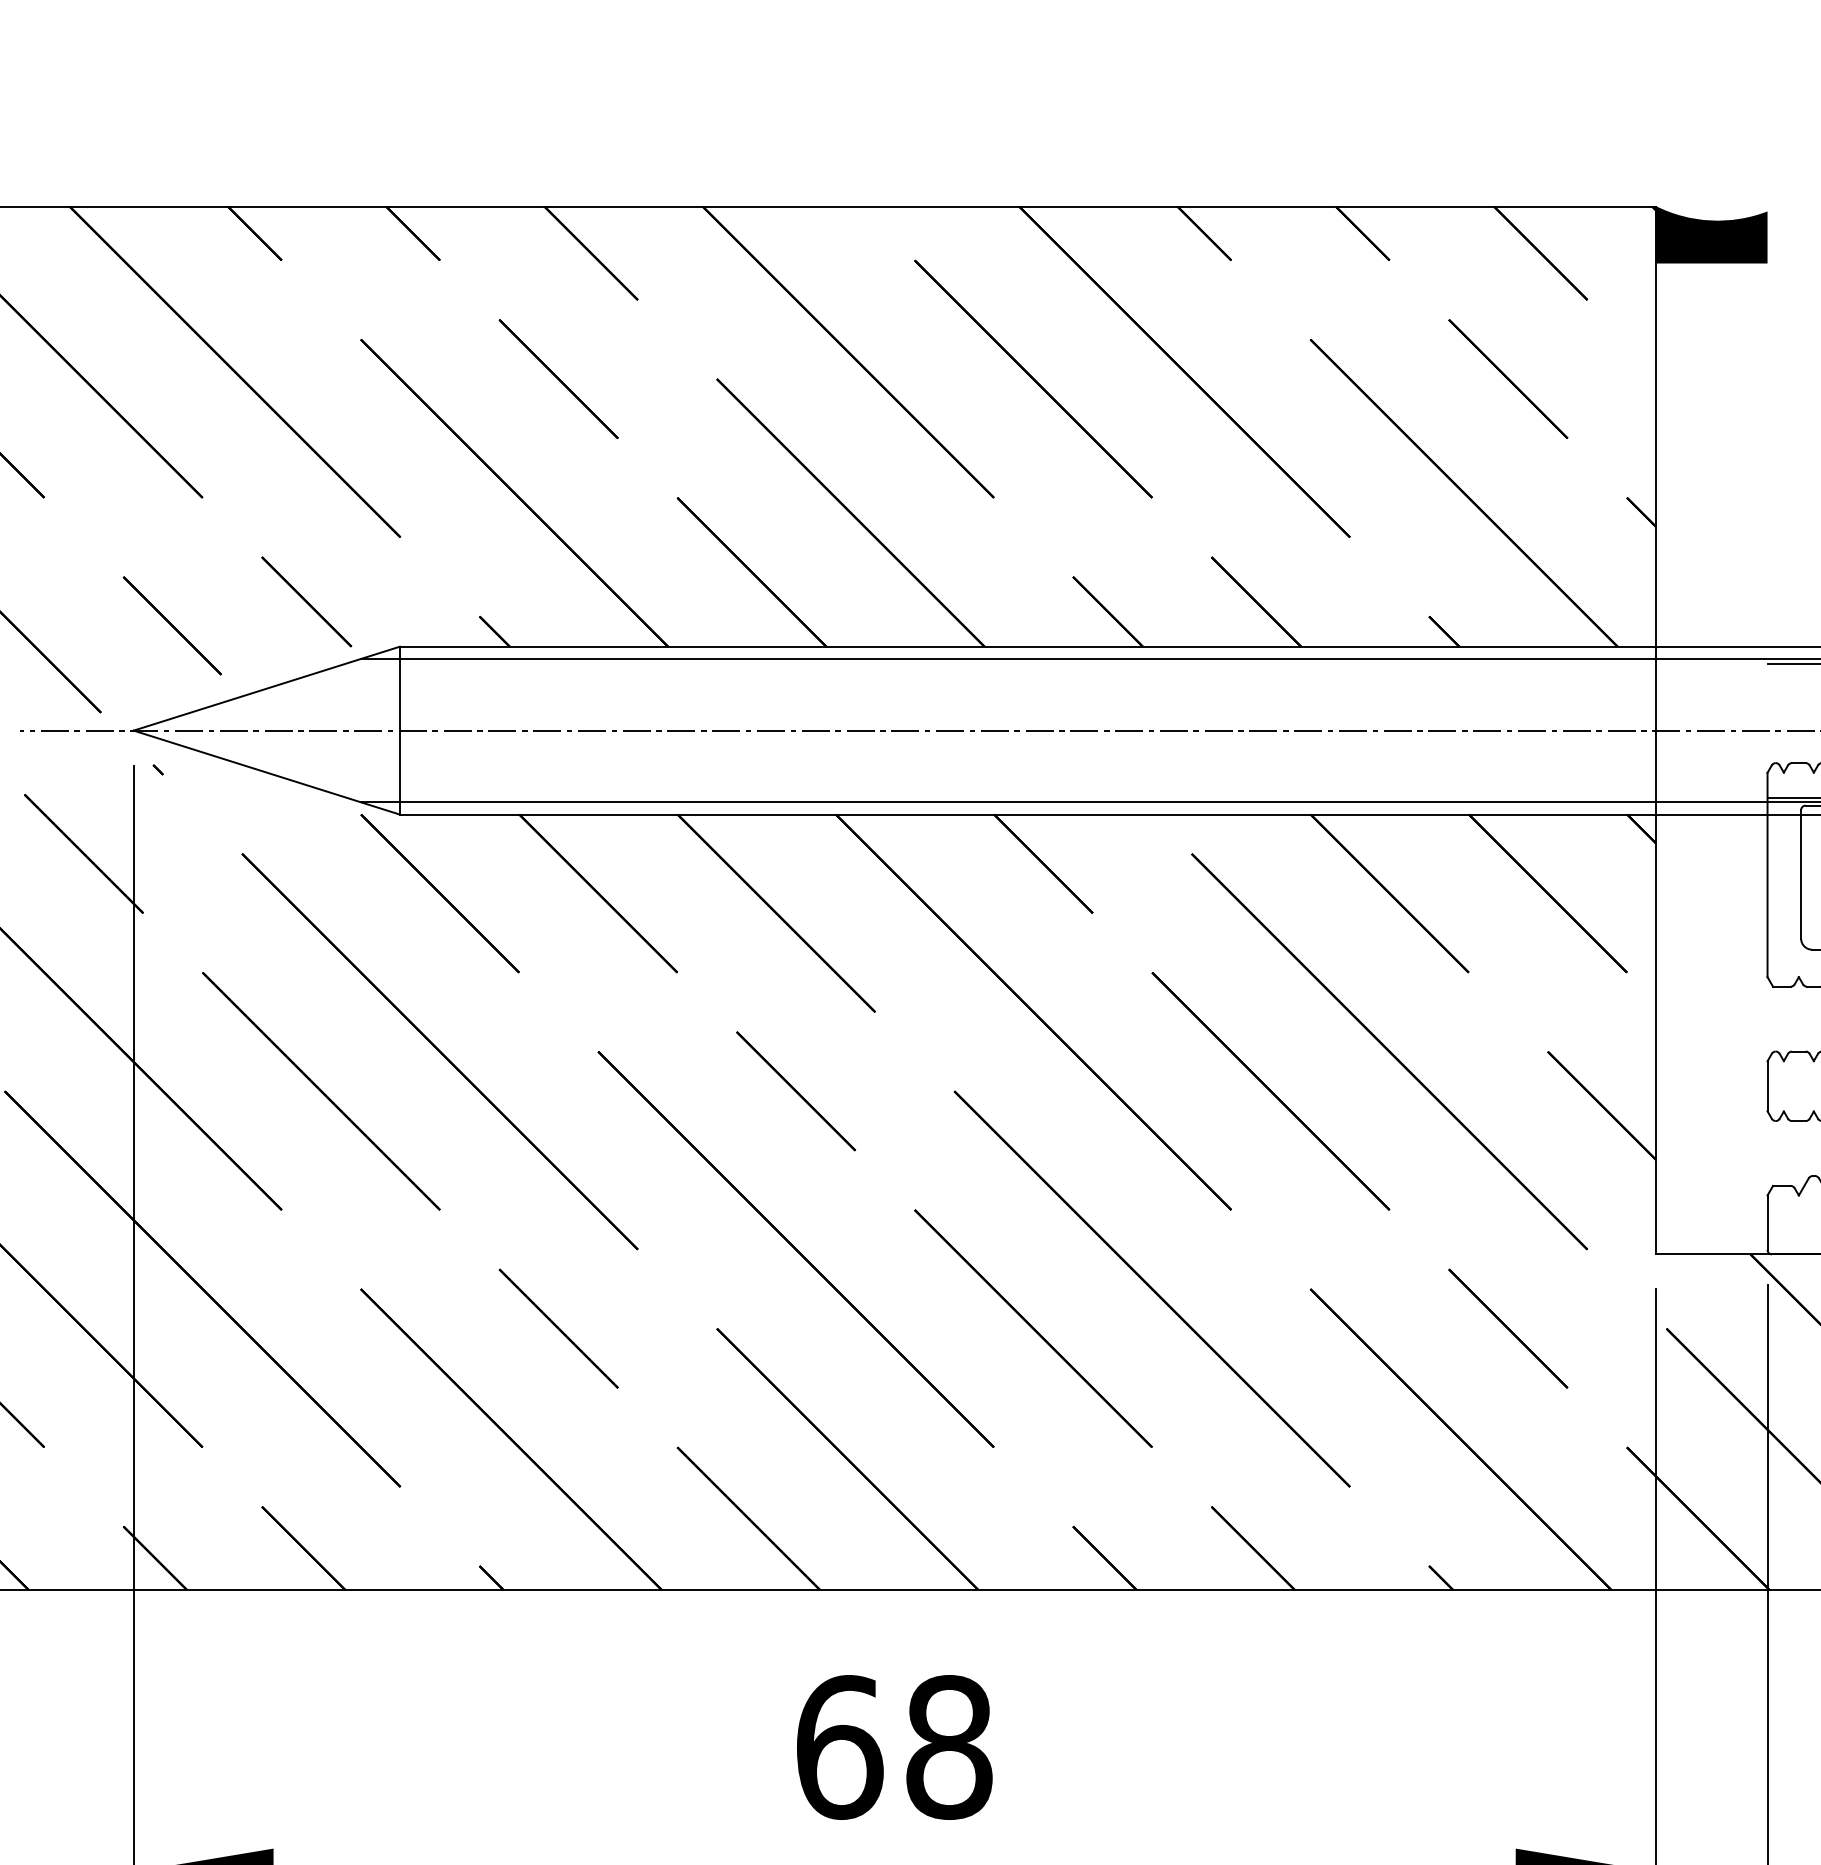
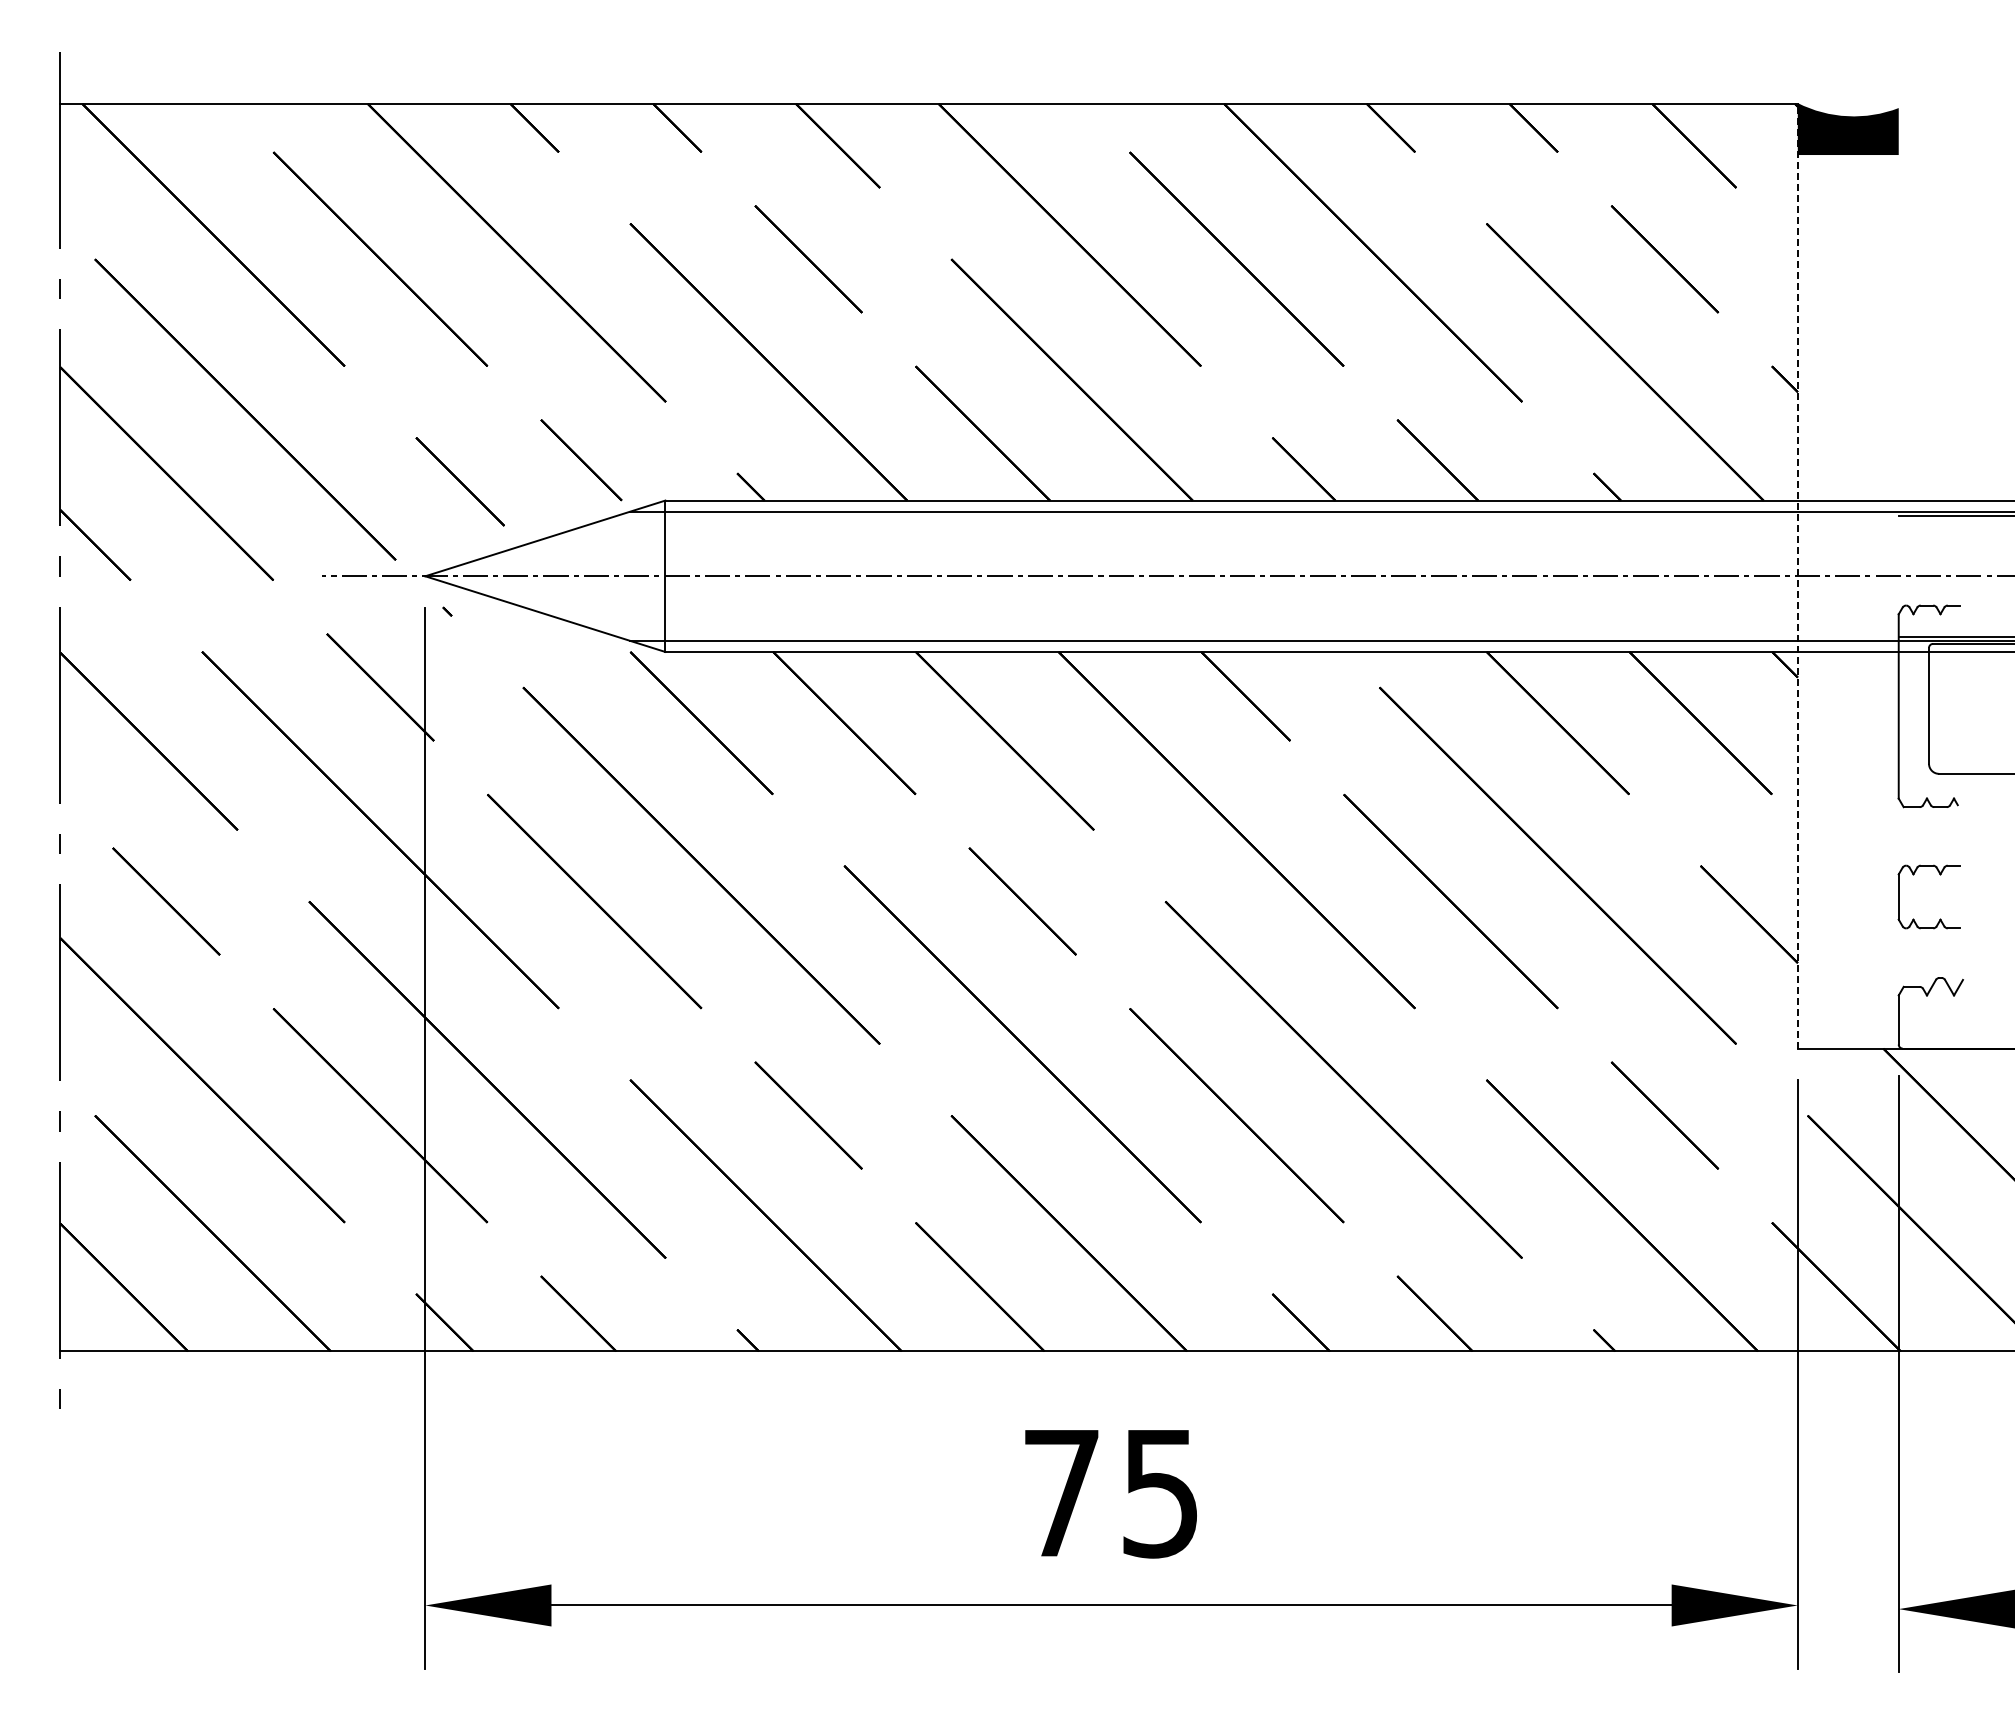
line: (1655, 729) -> (1797, 575), solid -> dashed
text: (894, 1746) -> (1111, 1492), 68 -> 75

